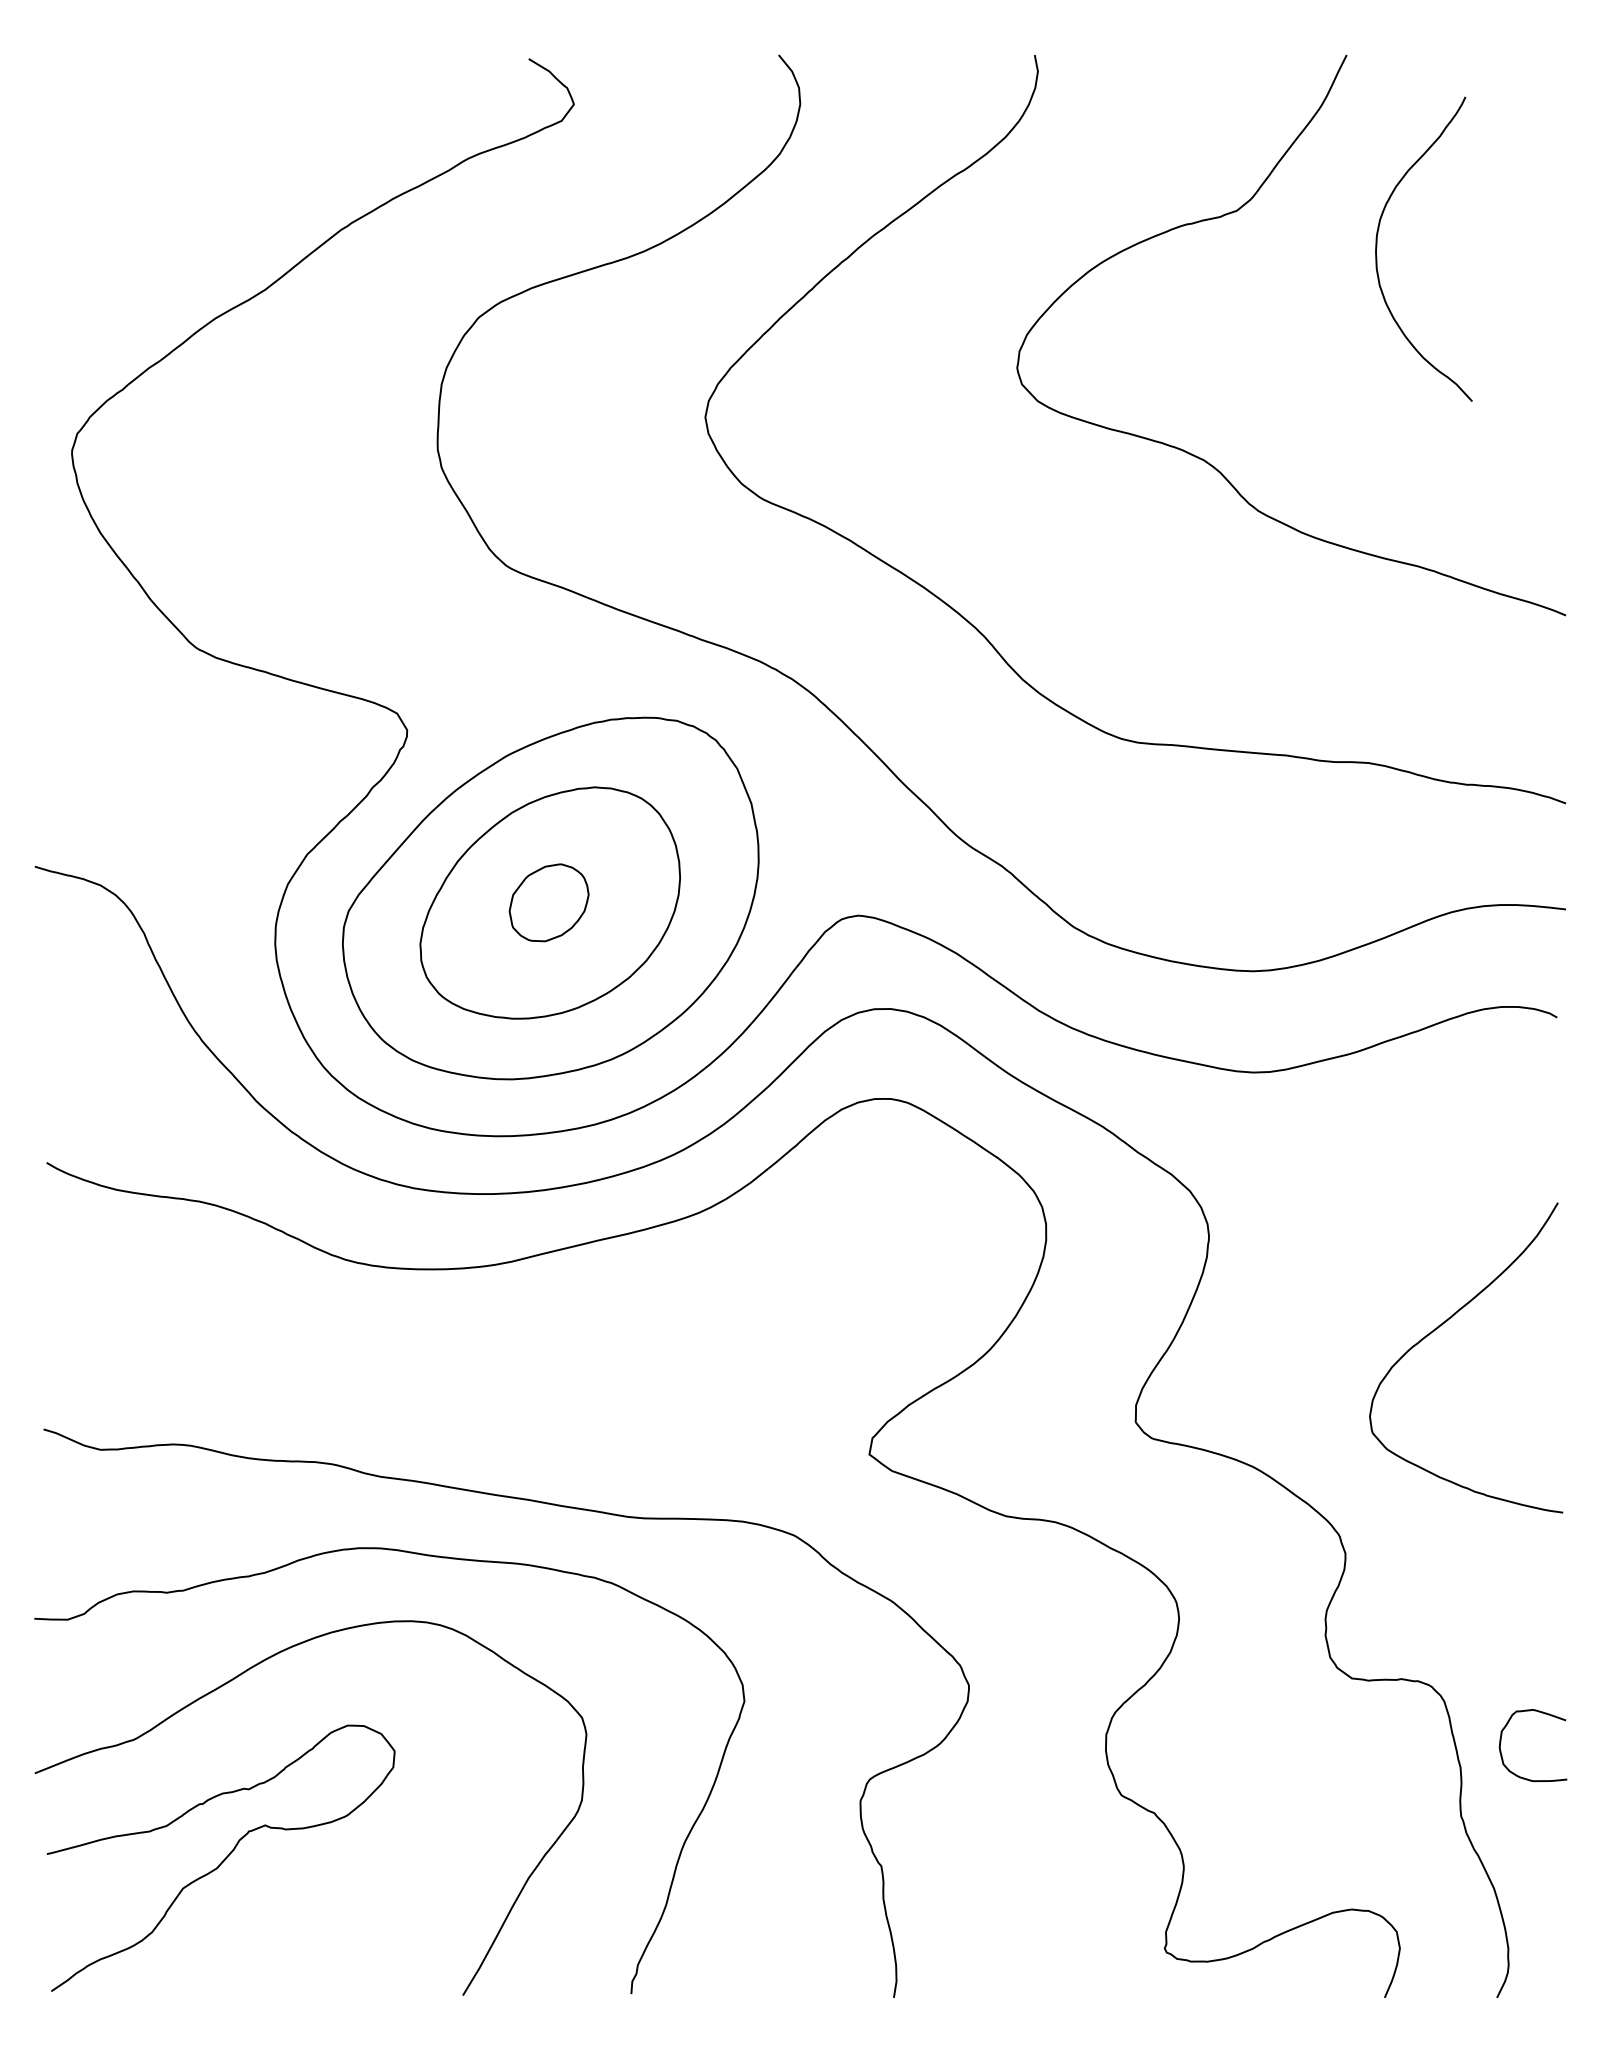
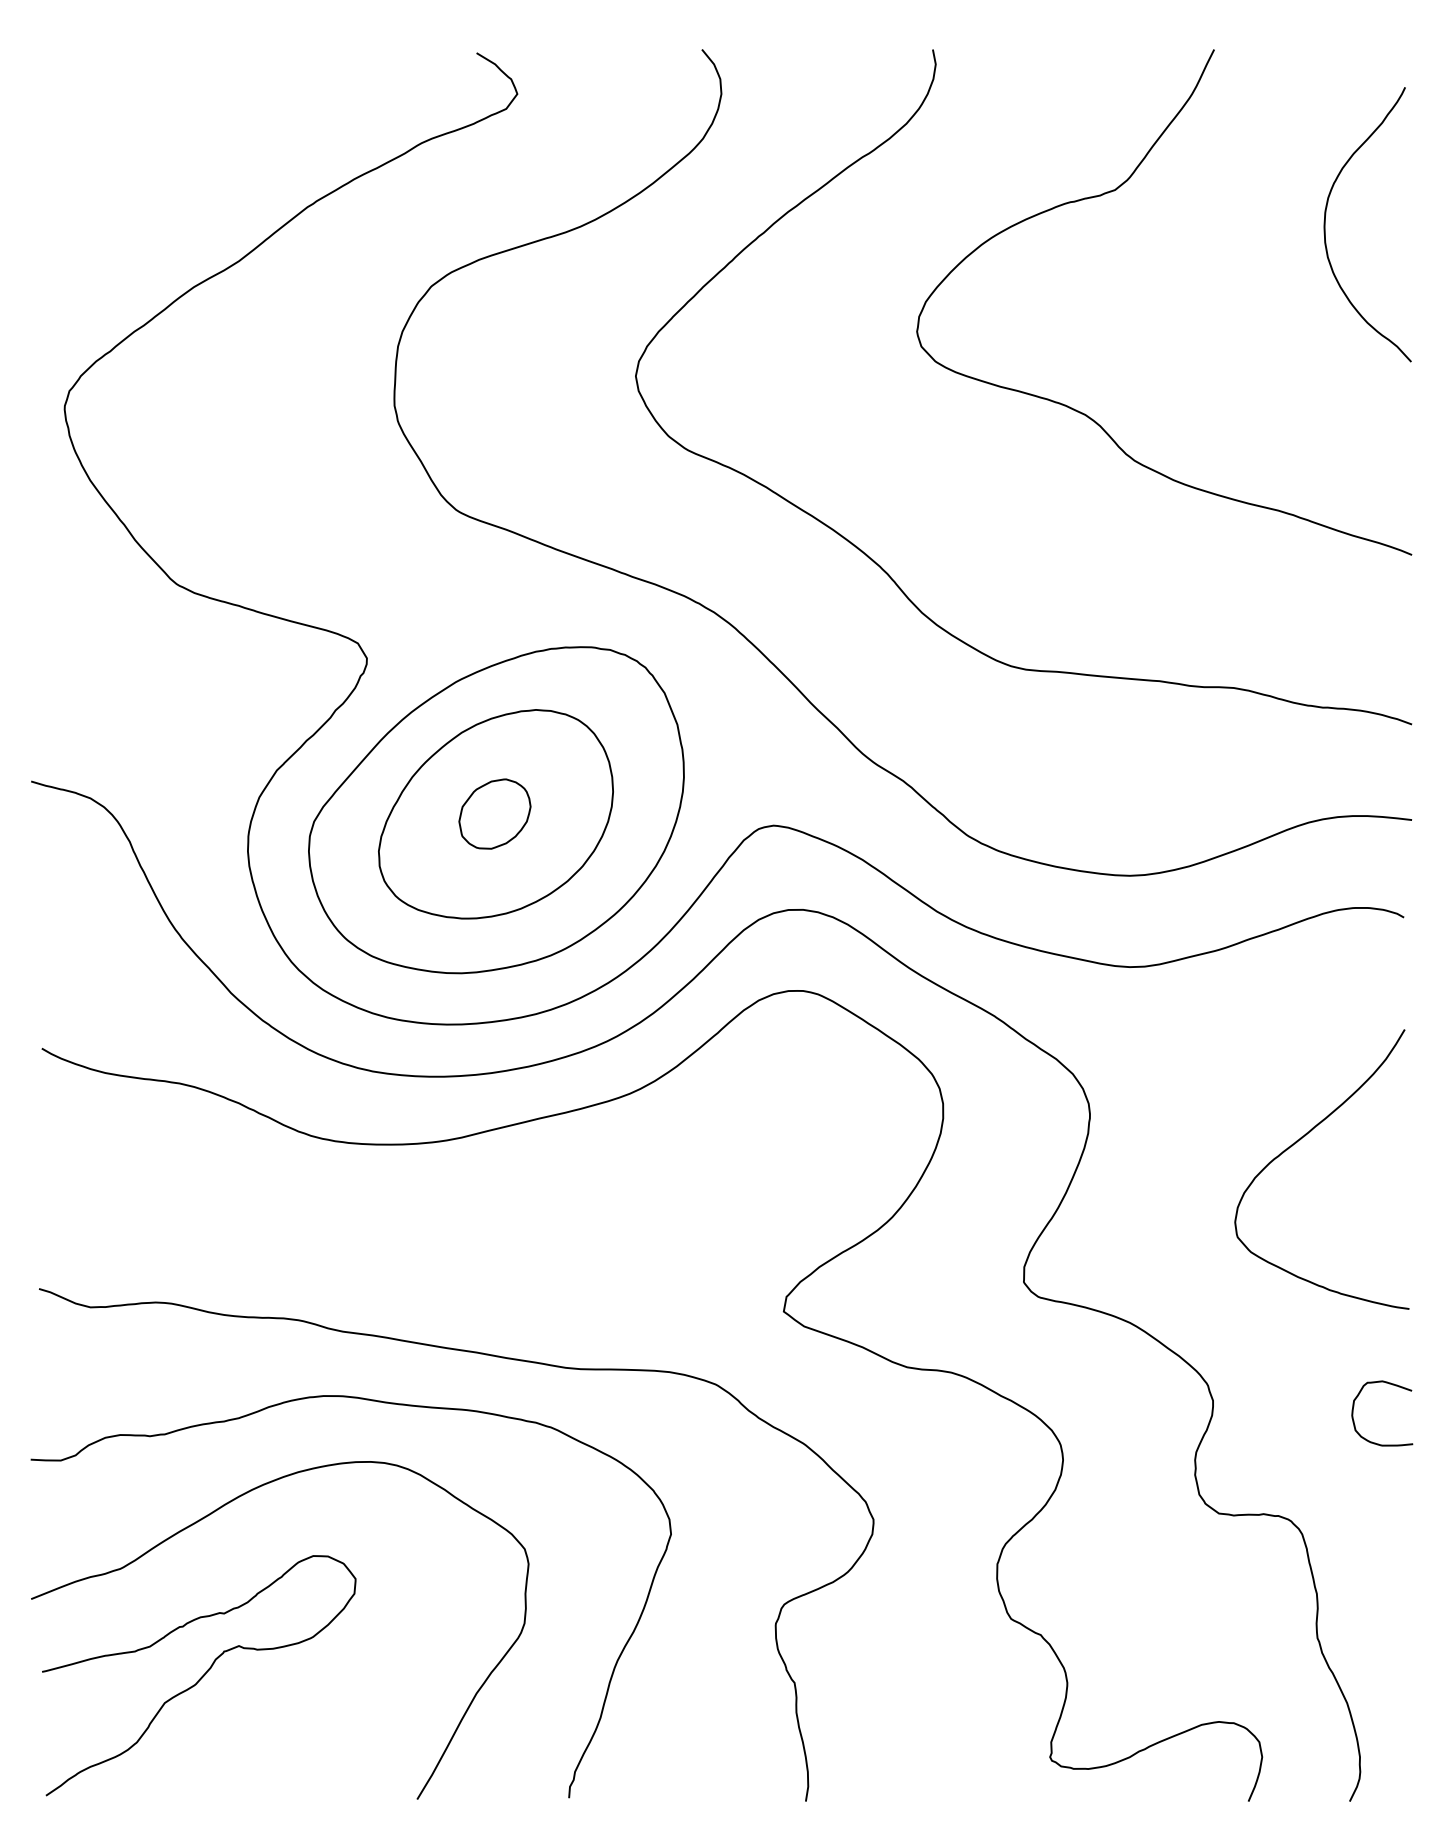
curve: (1377, 248) -> (1325, 224), moved
curve: (1442, 1325) -> (1300, 1140), moved
curve: (1501, 1742) -> (1353, 1410), moved

